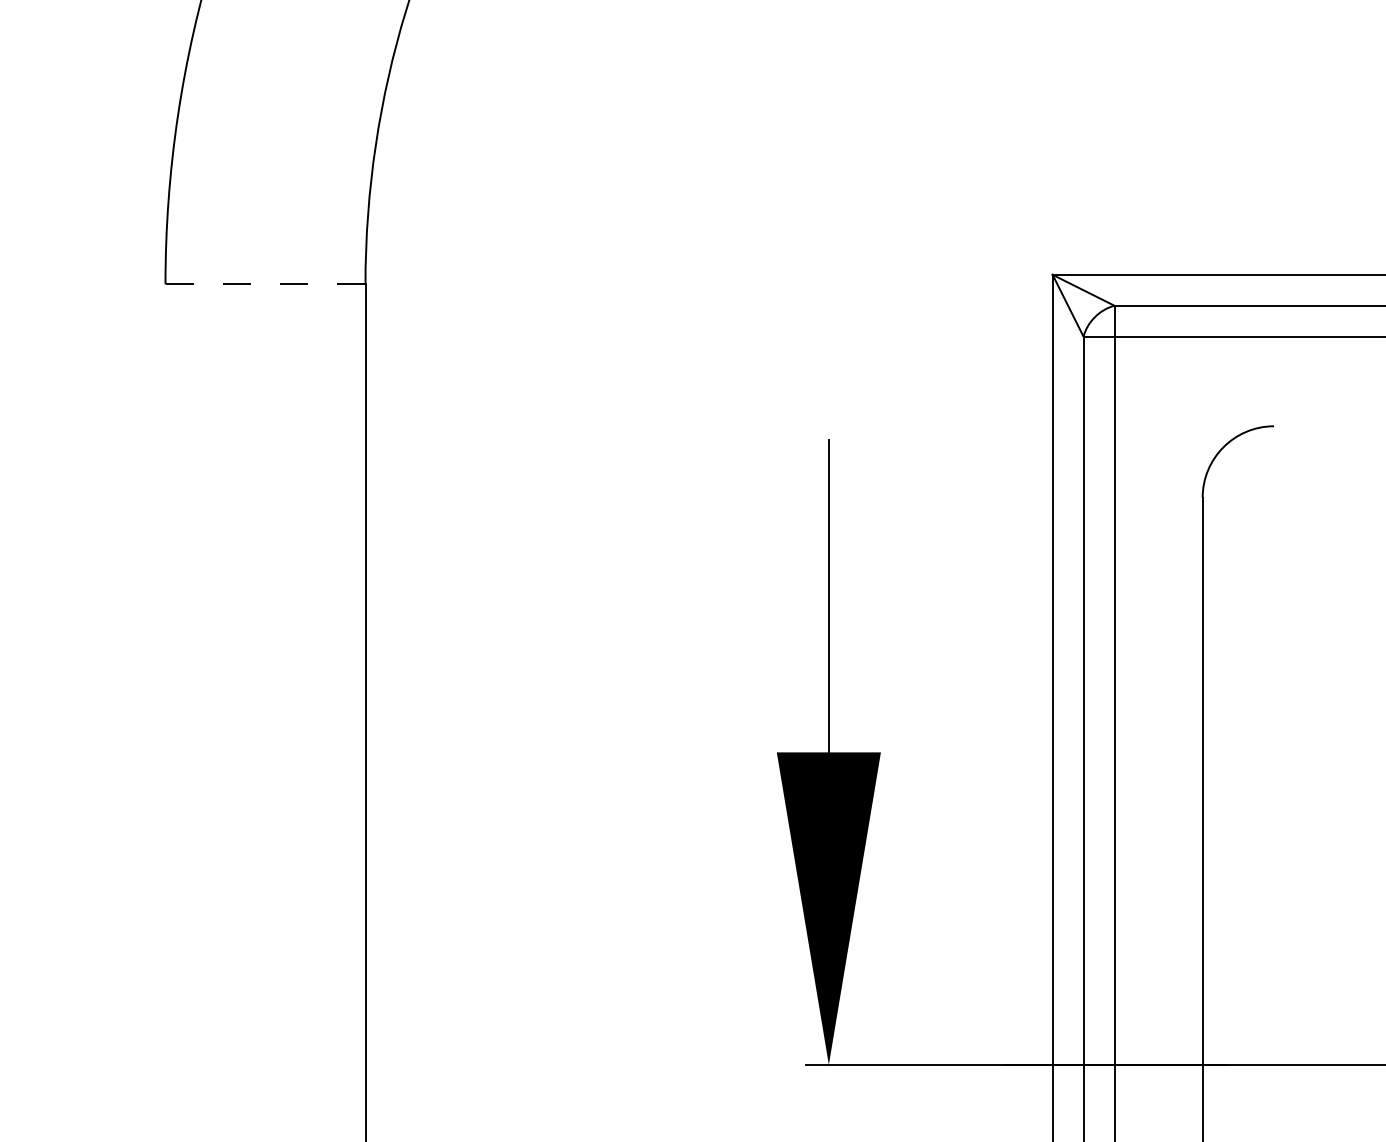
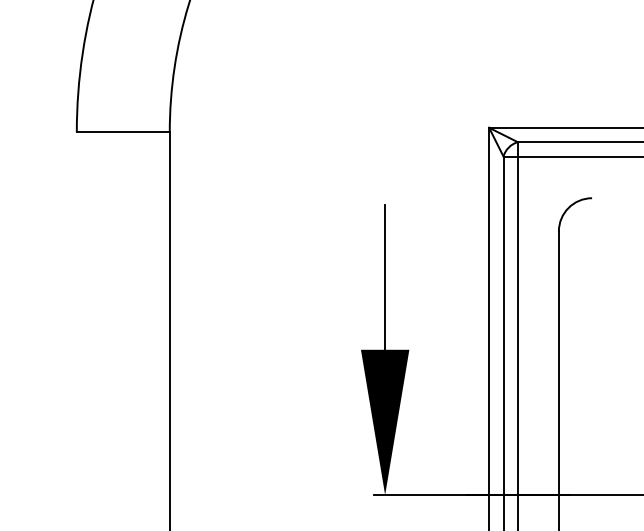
line: (263, 284) -> (122, 132), dashed -> solid

